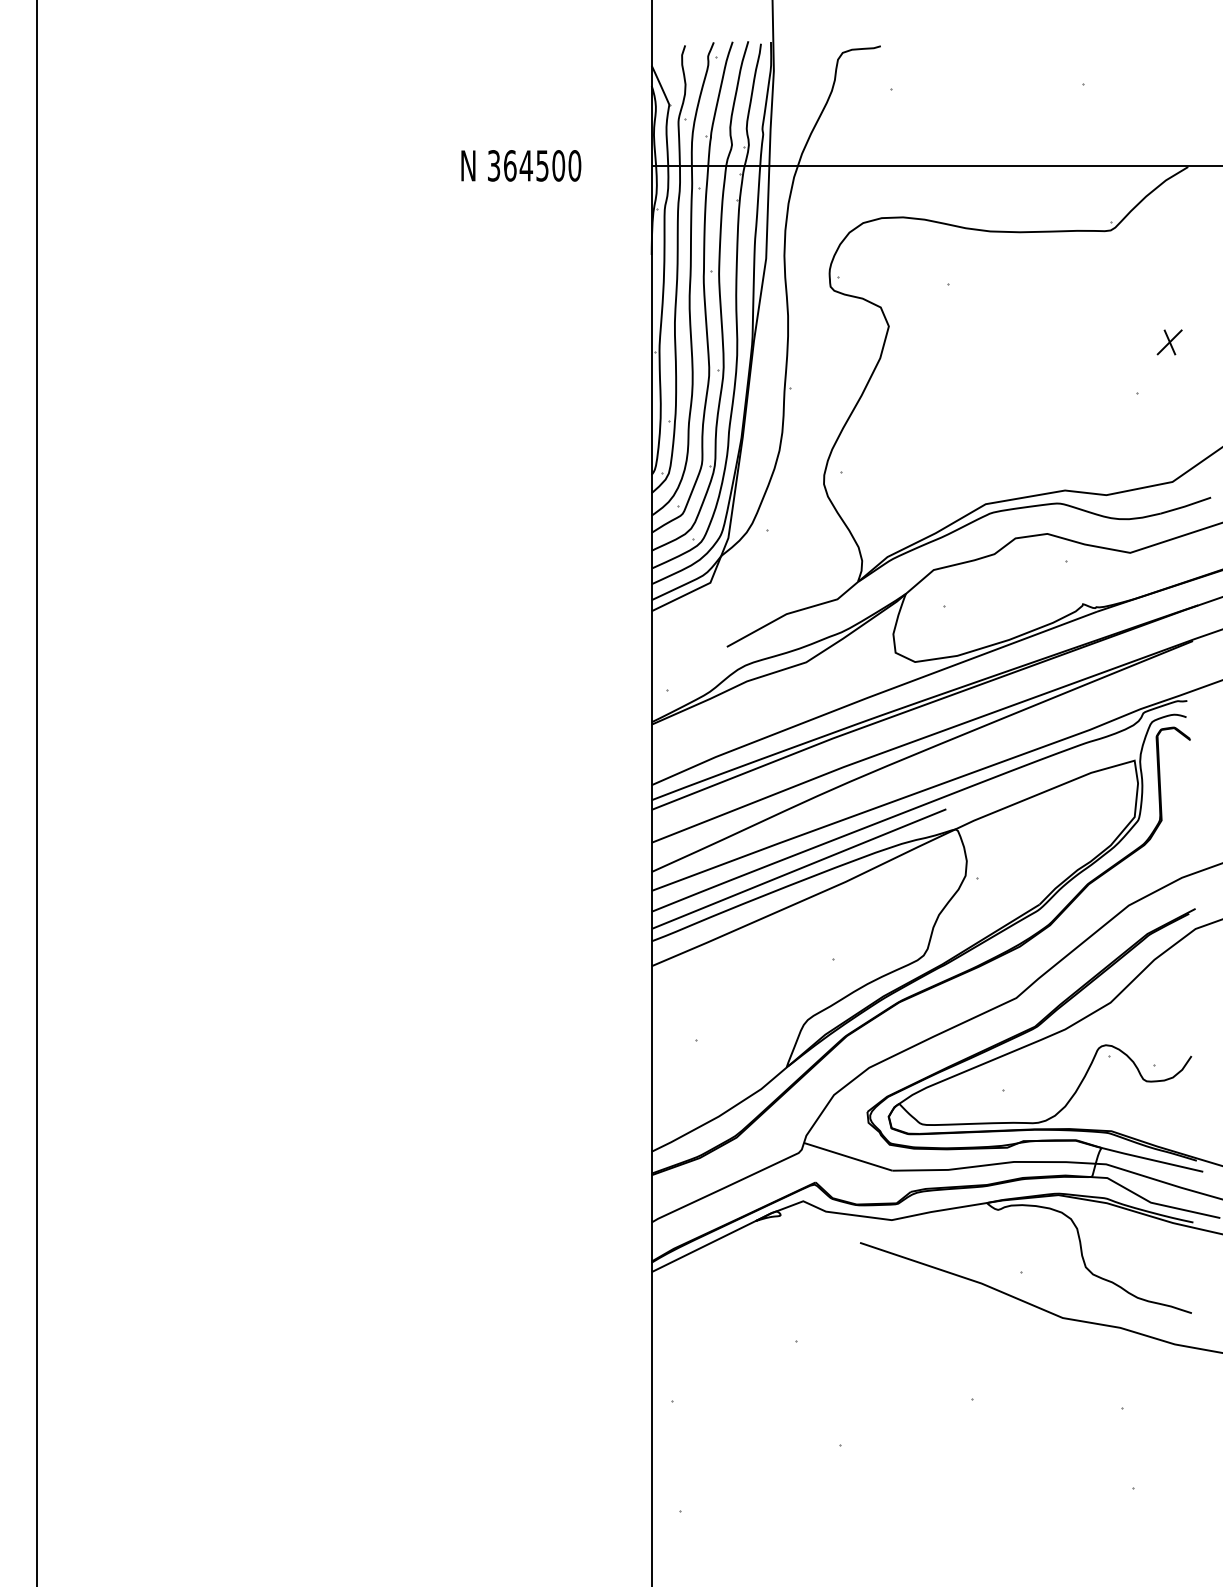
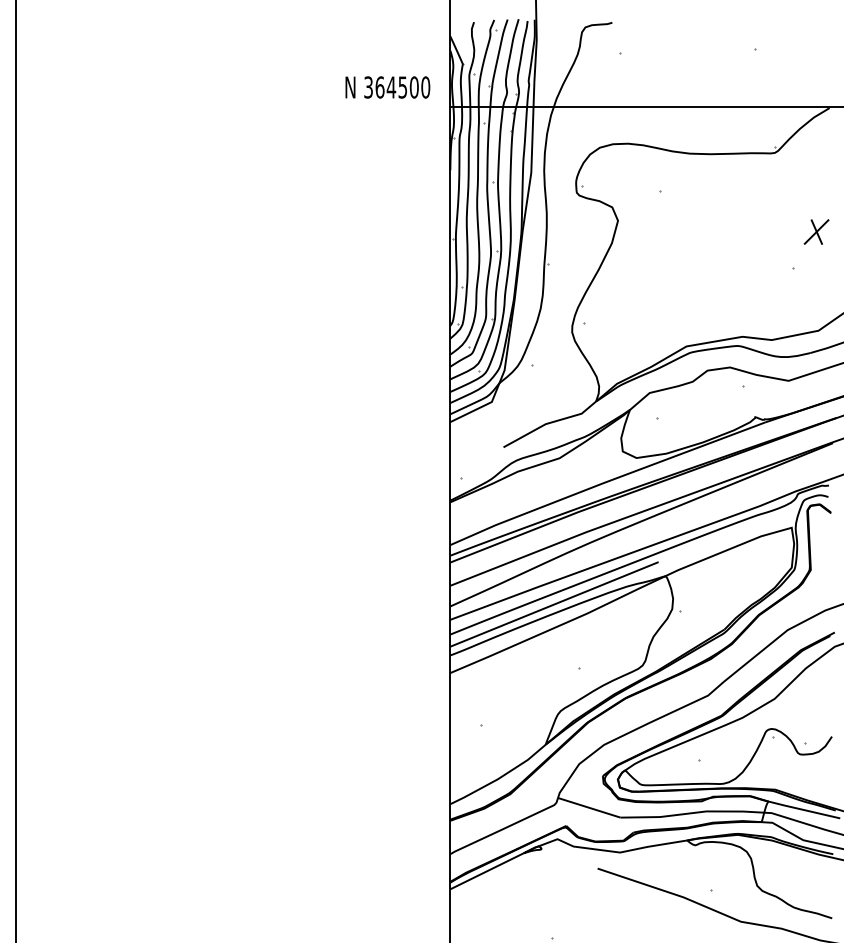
text: (521, 165) -> (388, 87), moved
part: (1169, 342) -> (816, 232), size x1.4

